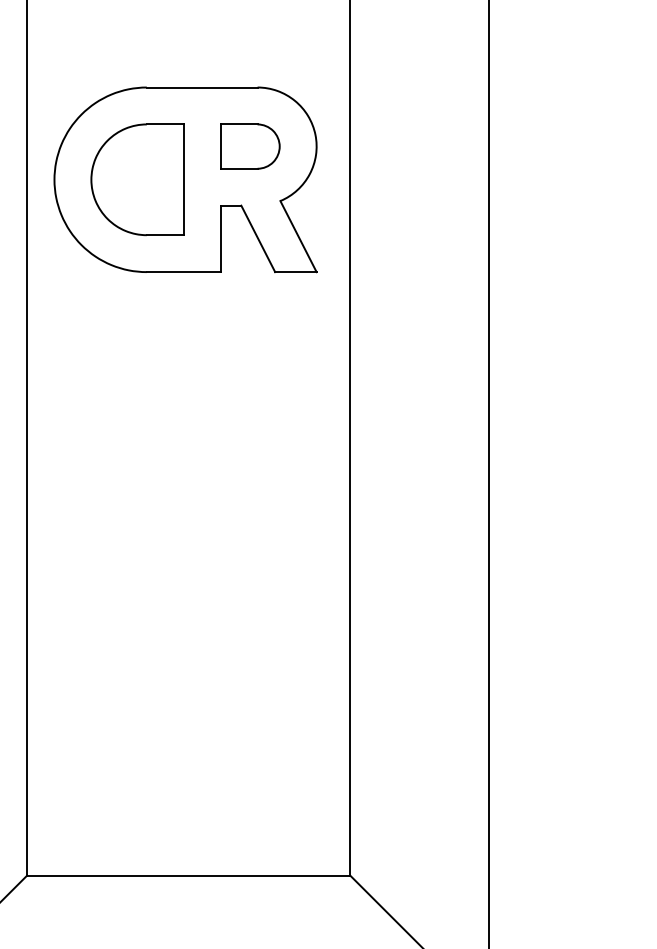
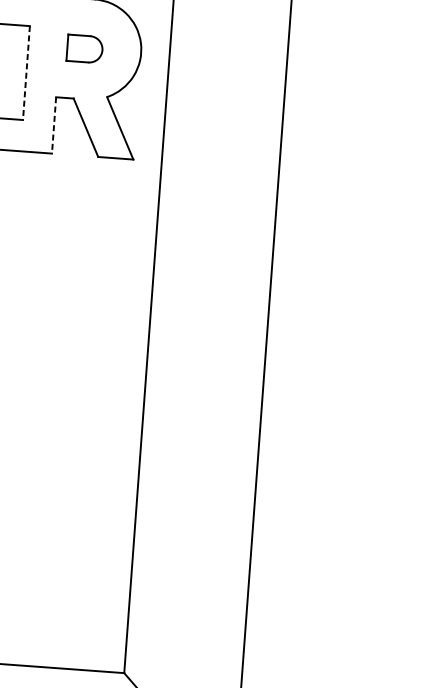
part: (250, 146) -> (85, 48), size x0.7
line: (183, 180) -> (26, 73), solid -> dashed
line: (220, 239) -> (53, 125), solid -> dashed

